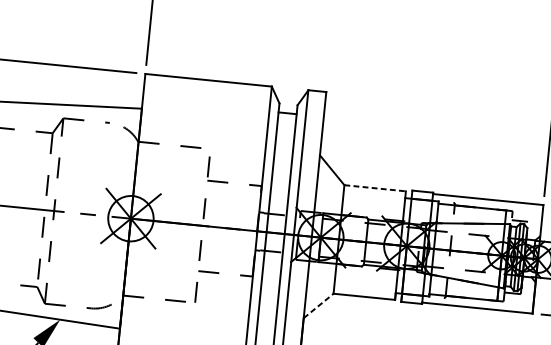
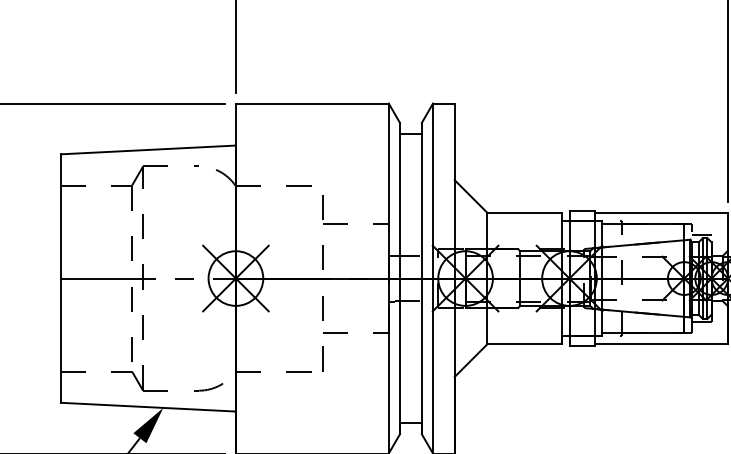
line: (375, 187) -> (525, 212), dashed -> solid
line: (319, 305) -> (471, 360), dashed -> solid

